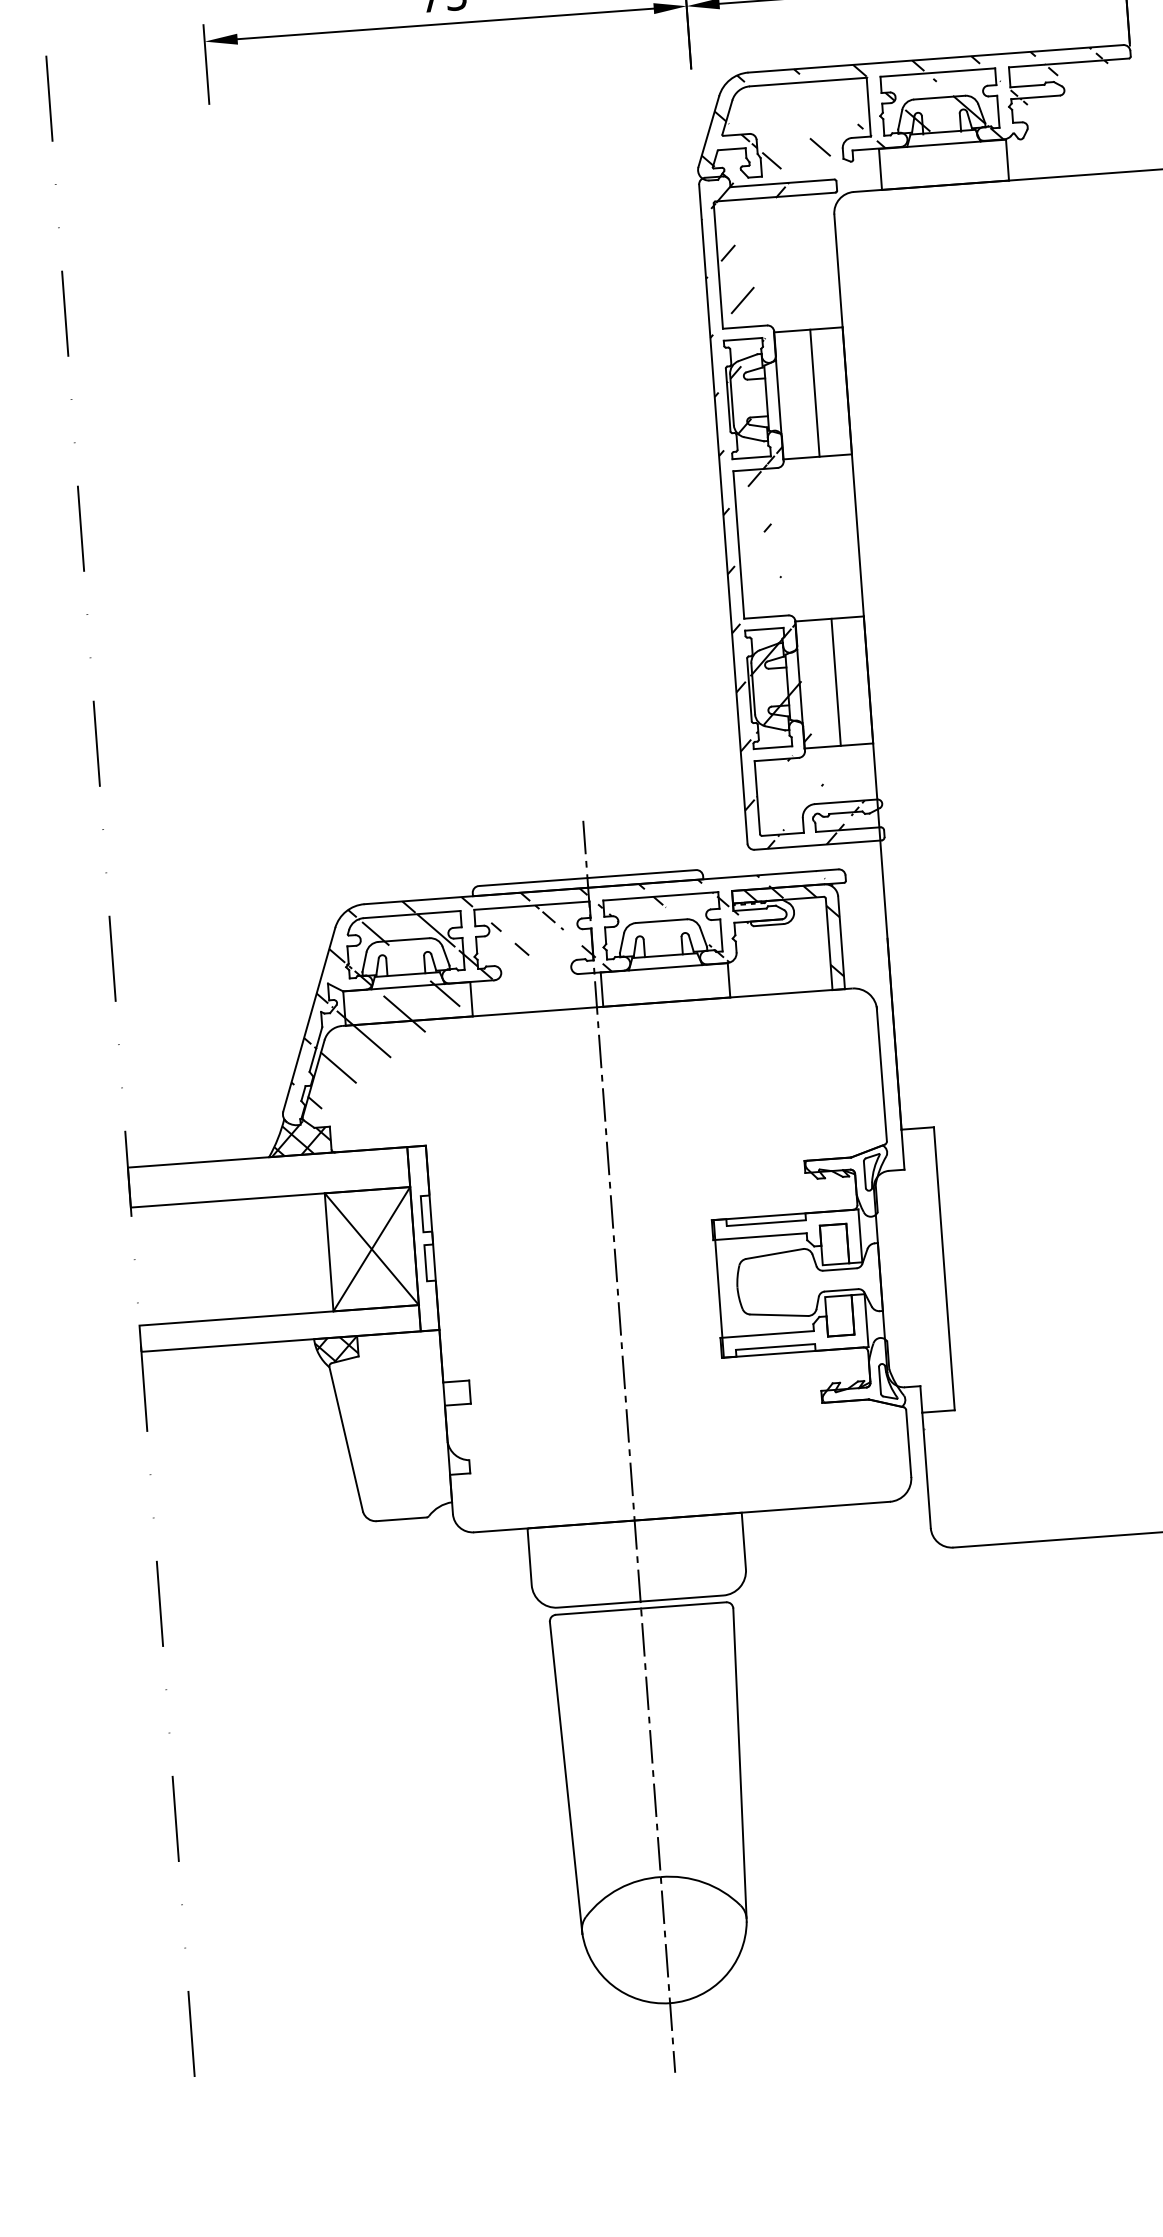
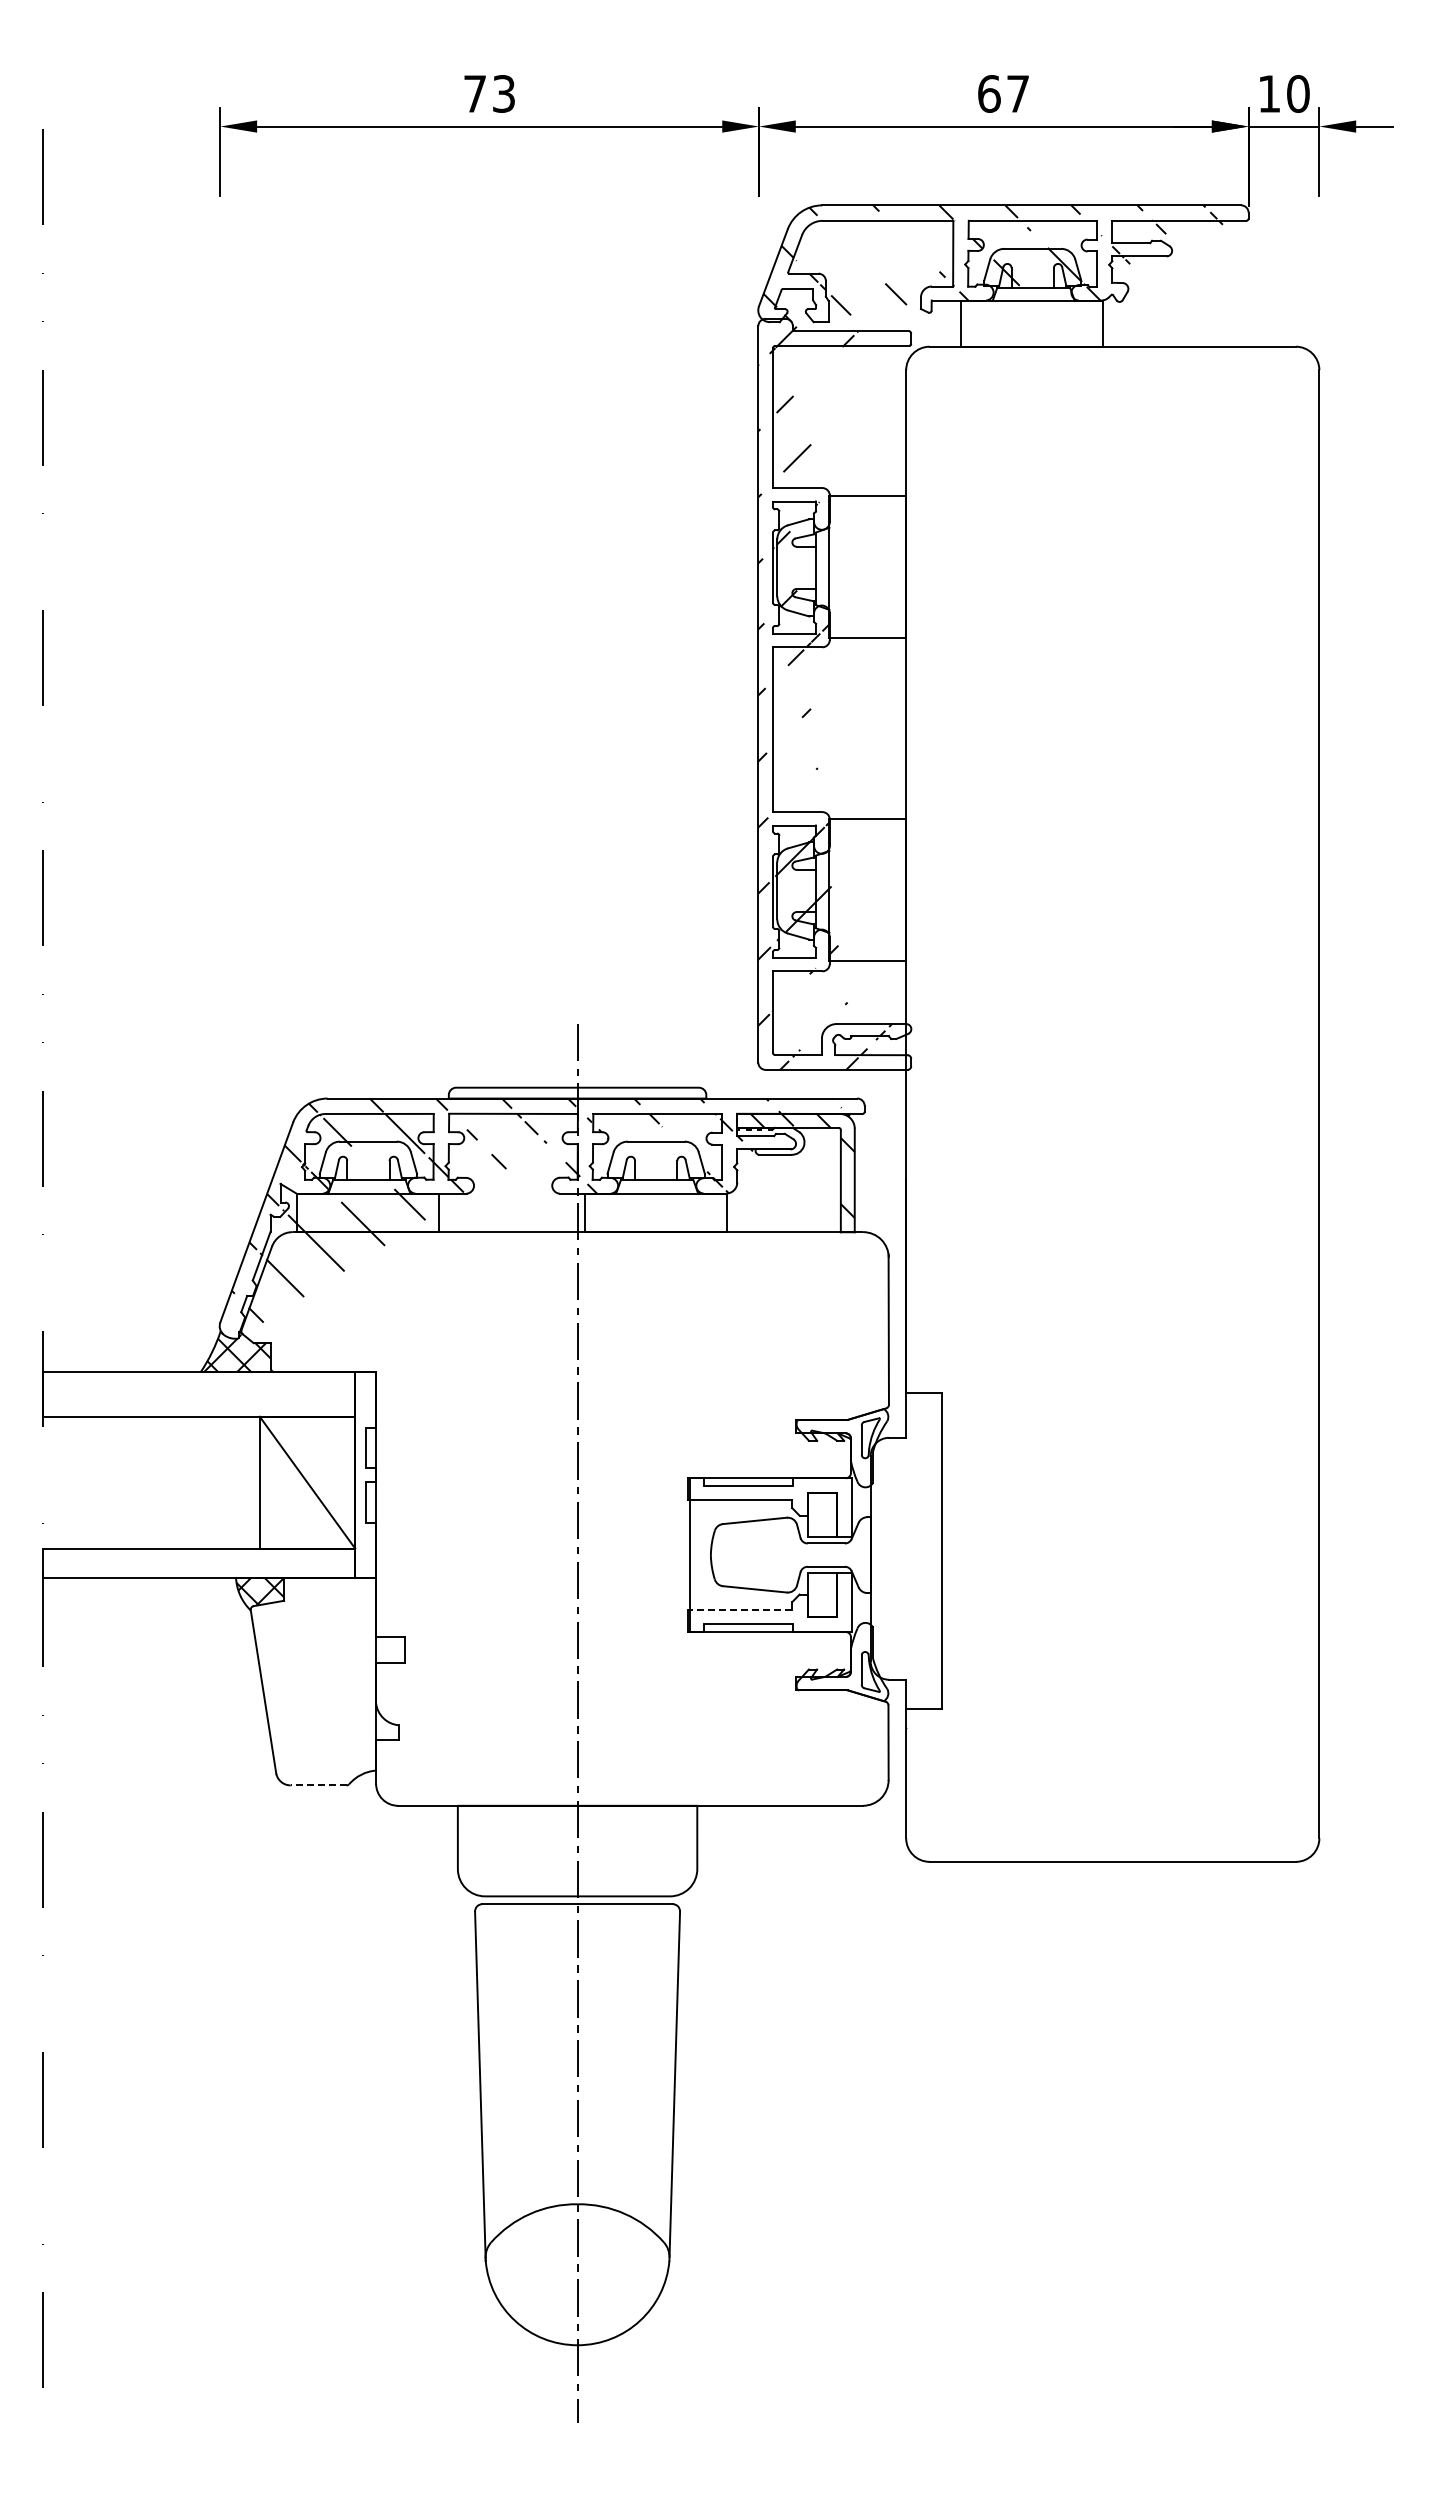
line: (815, 393) -> (870, 567), removed
line: (836, 682) -> (870, 890), removed
line: (371, 1249) -> (307, 1482), removed
line: (766, 1334) -> (739, 1609), solid -> dashed
line: (401, 1519) -> (318, 1785), solid -> dashed

